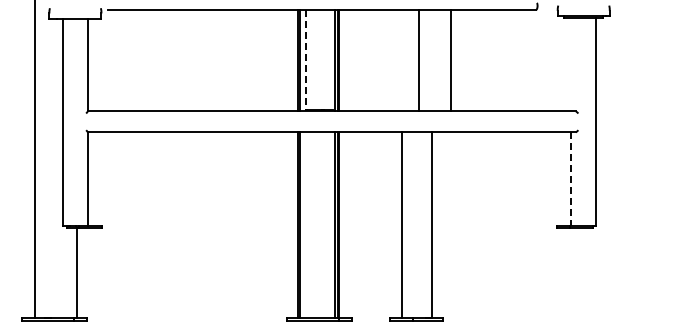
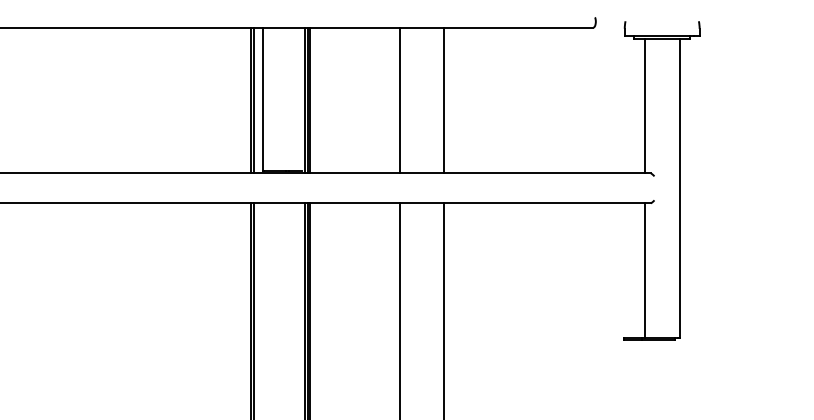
line: (305, 60) -> (262, 100), dashed -> solid
line: (418, 60) -> (400, 100), moved
line: (451, 60) -> (444, 100), moved
line: (571, 64) -> (644, 105), added
line: (571, 179) -> (644, 271), dashed -> solid

